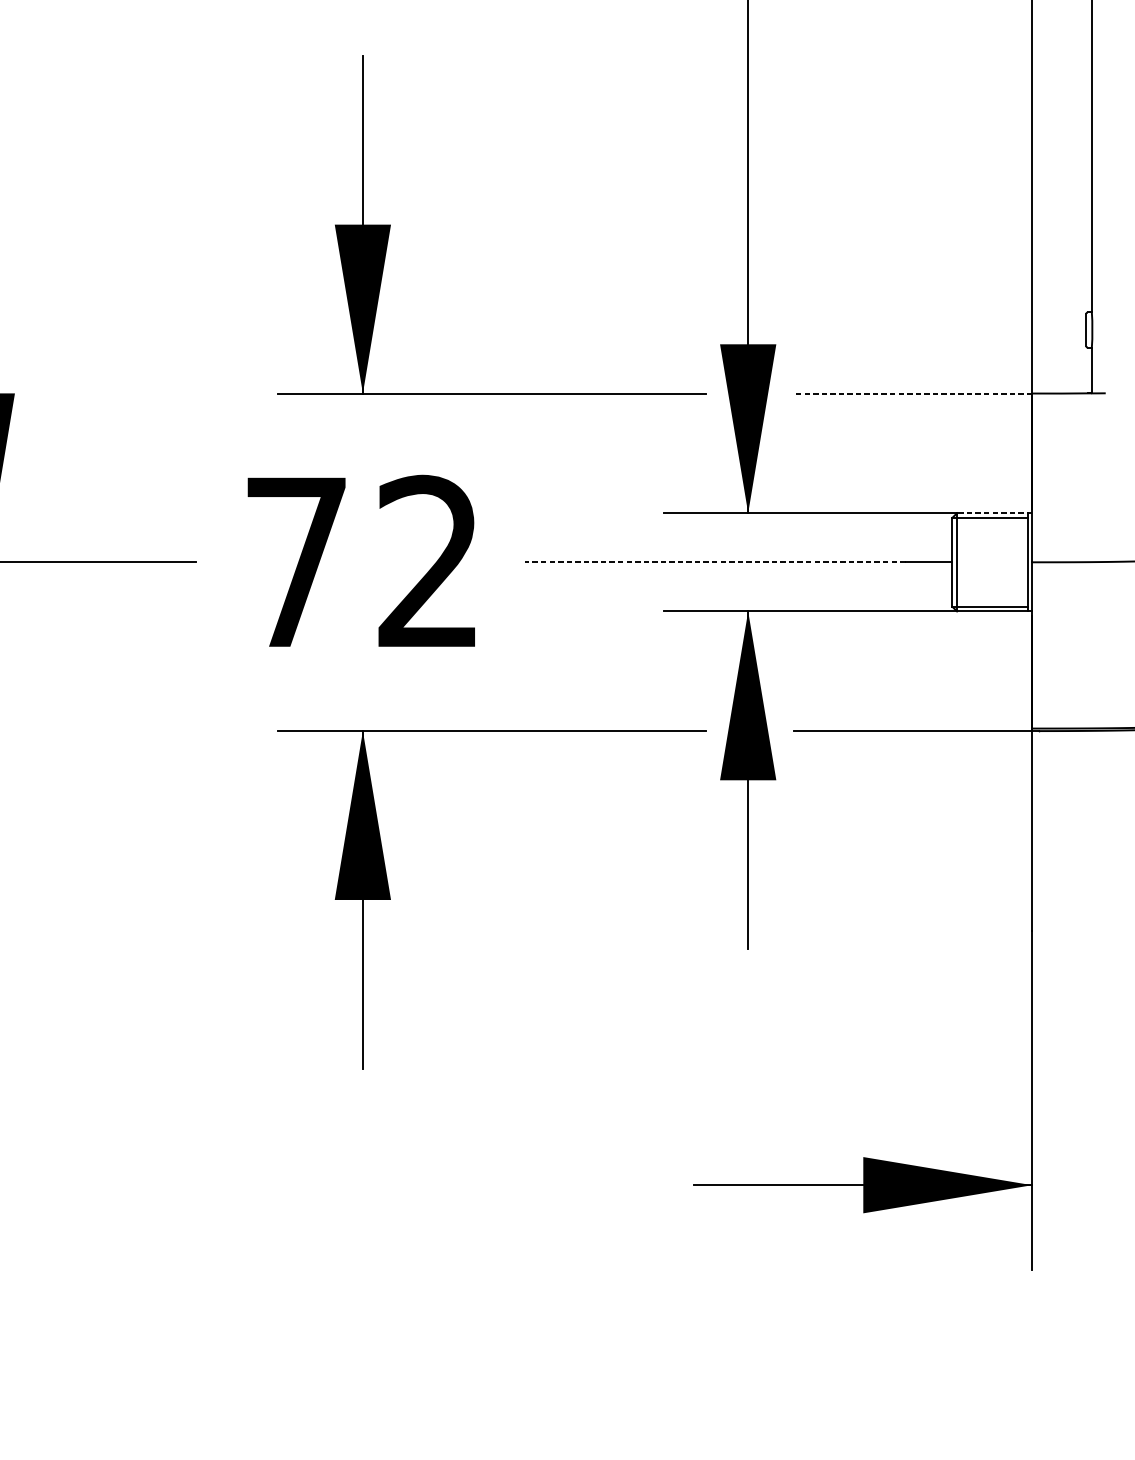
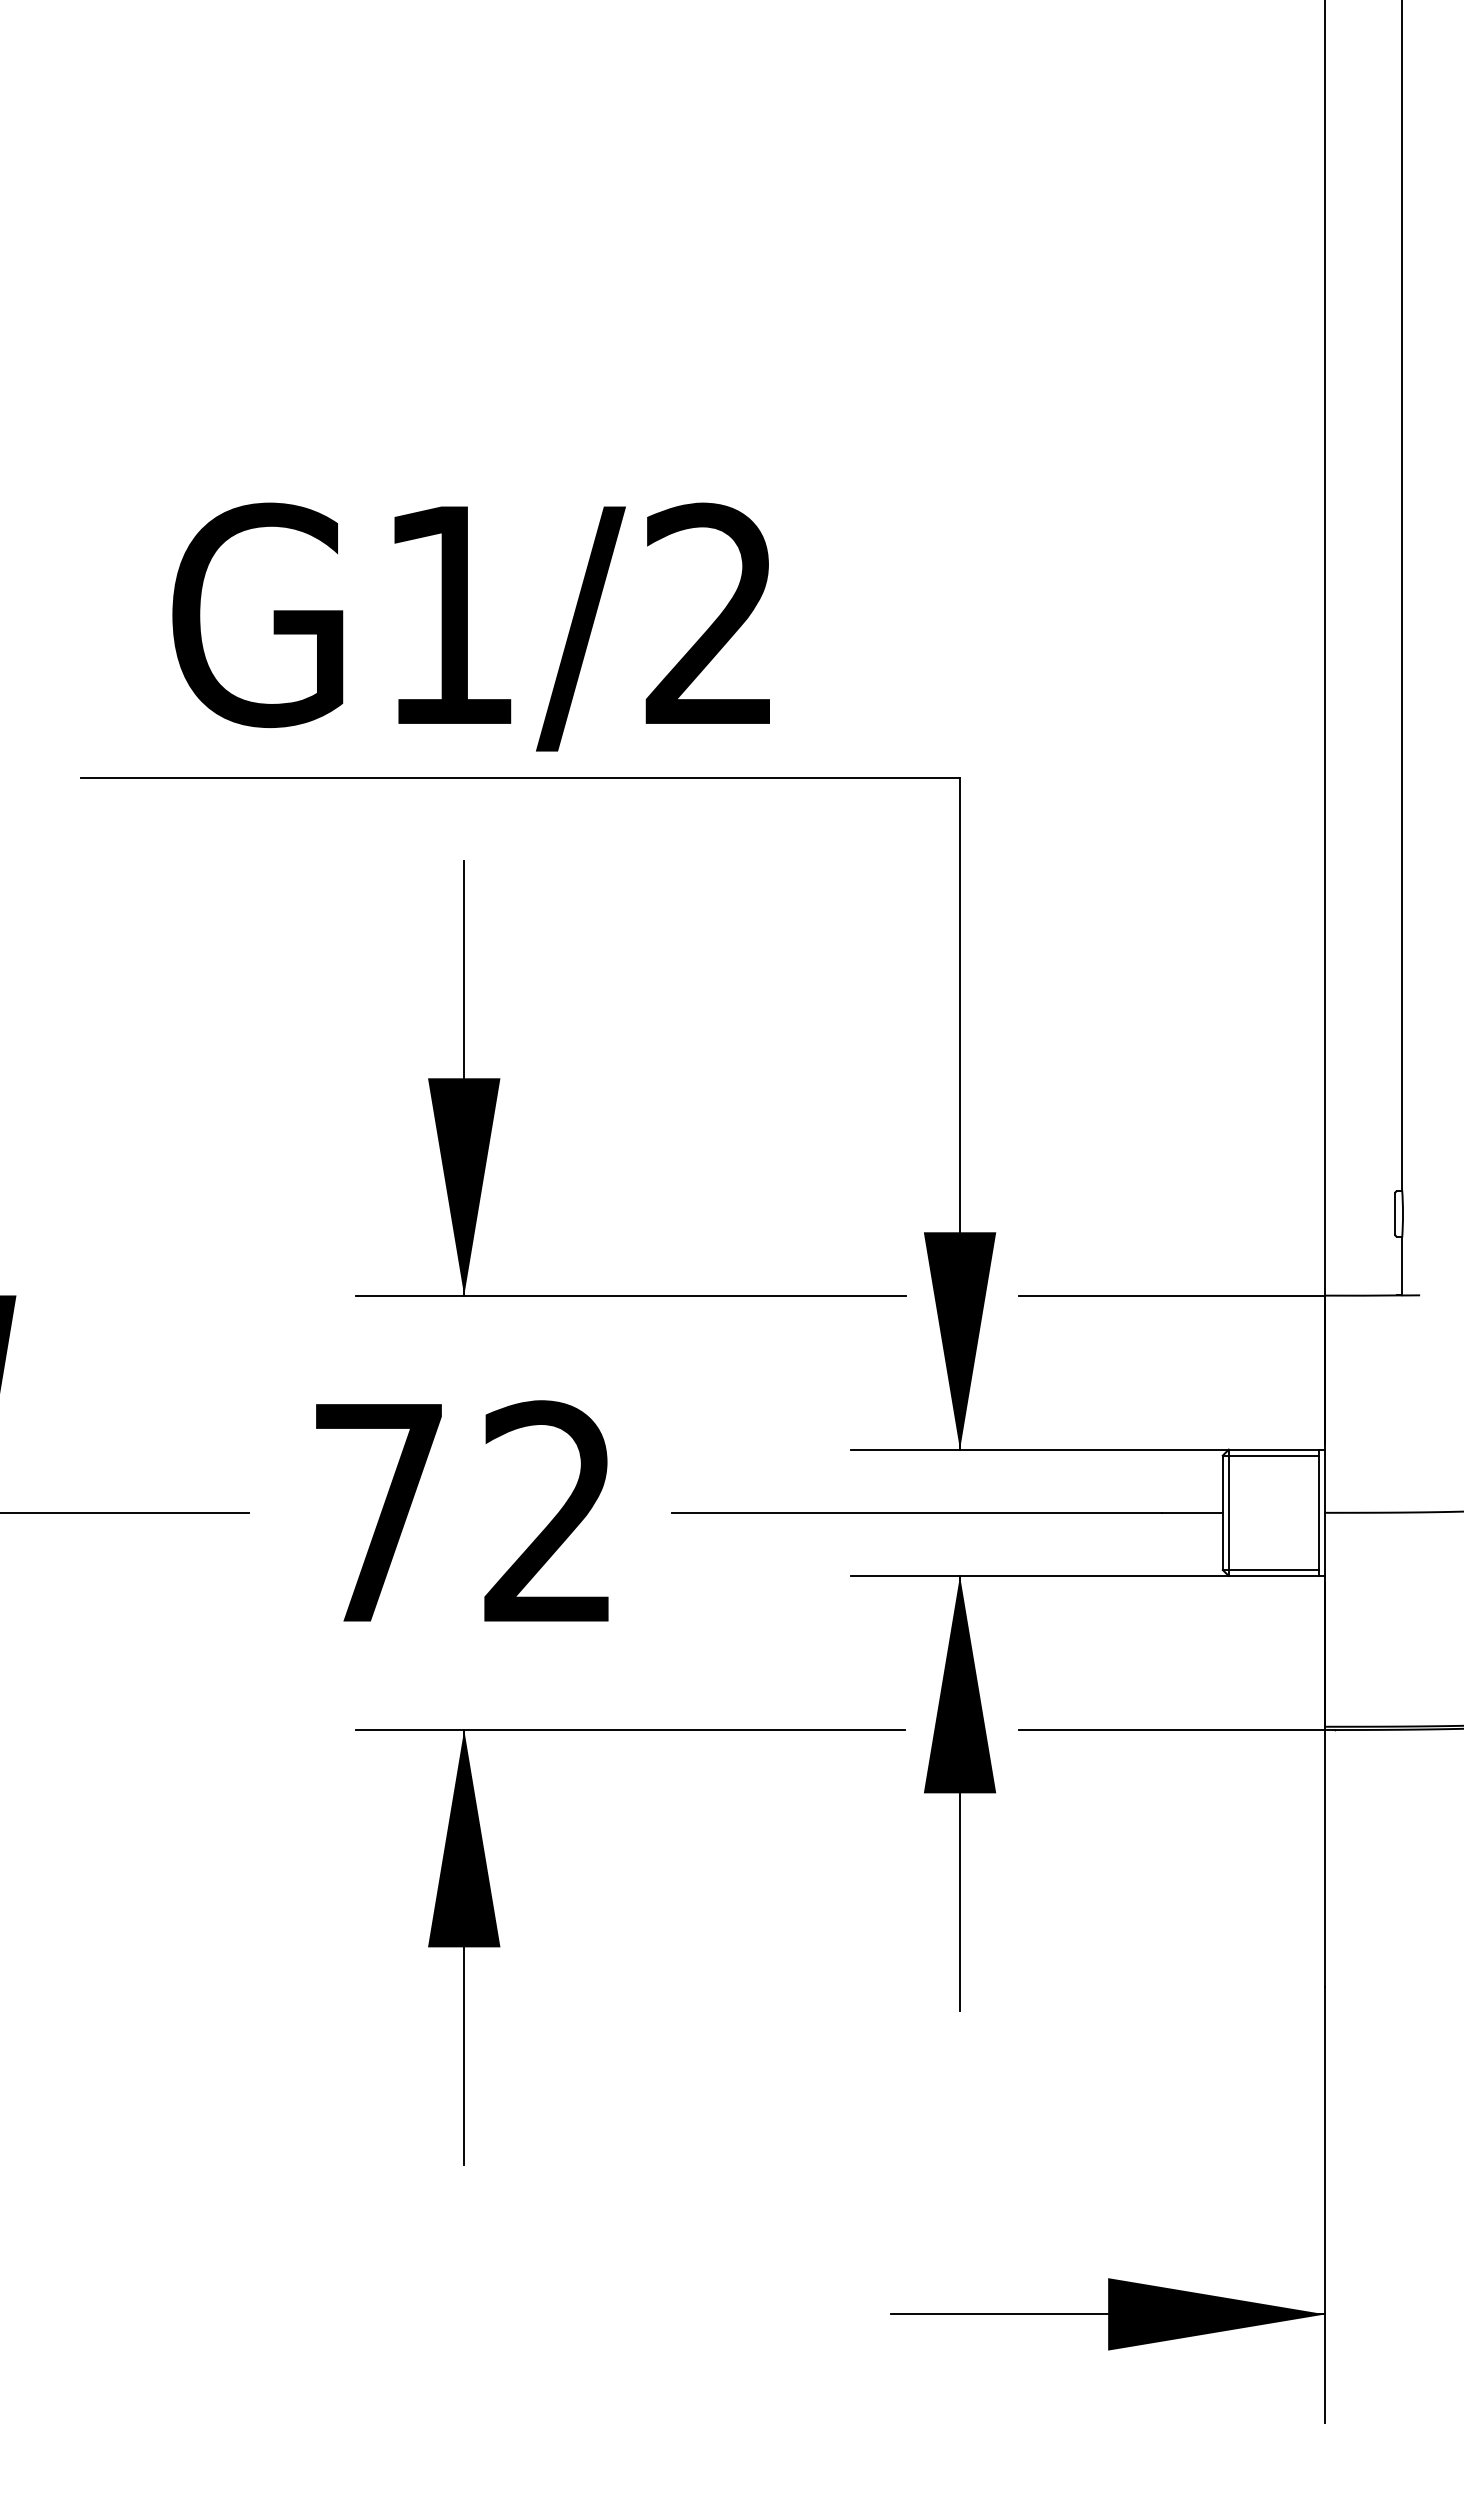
line: (912, 393) -> (1171, 1295), dashed -> solid
line: (994, 513) -> (1276, 1449), dashed -> solid
line: (714, 562) -> (916, 1512), dashed -> solid

